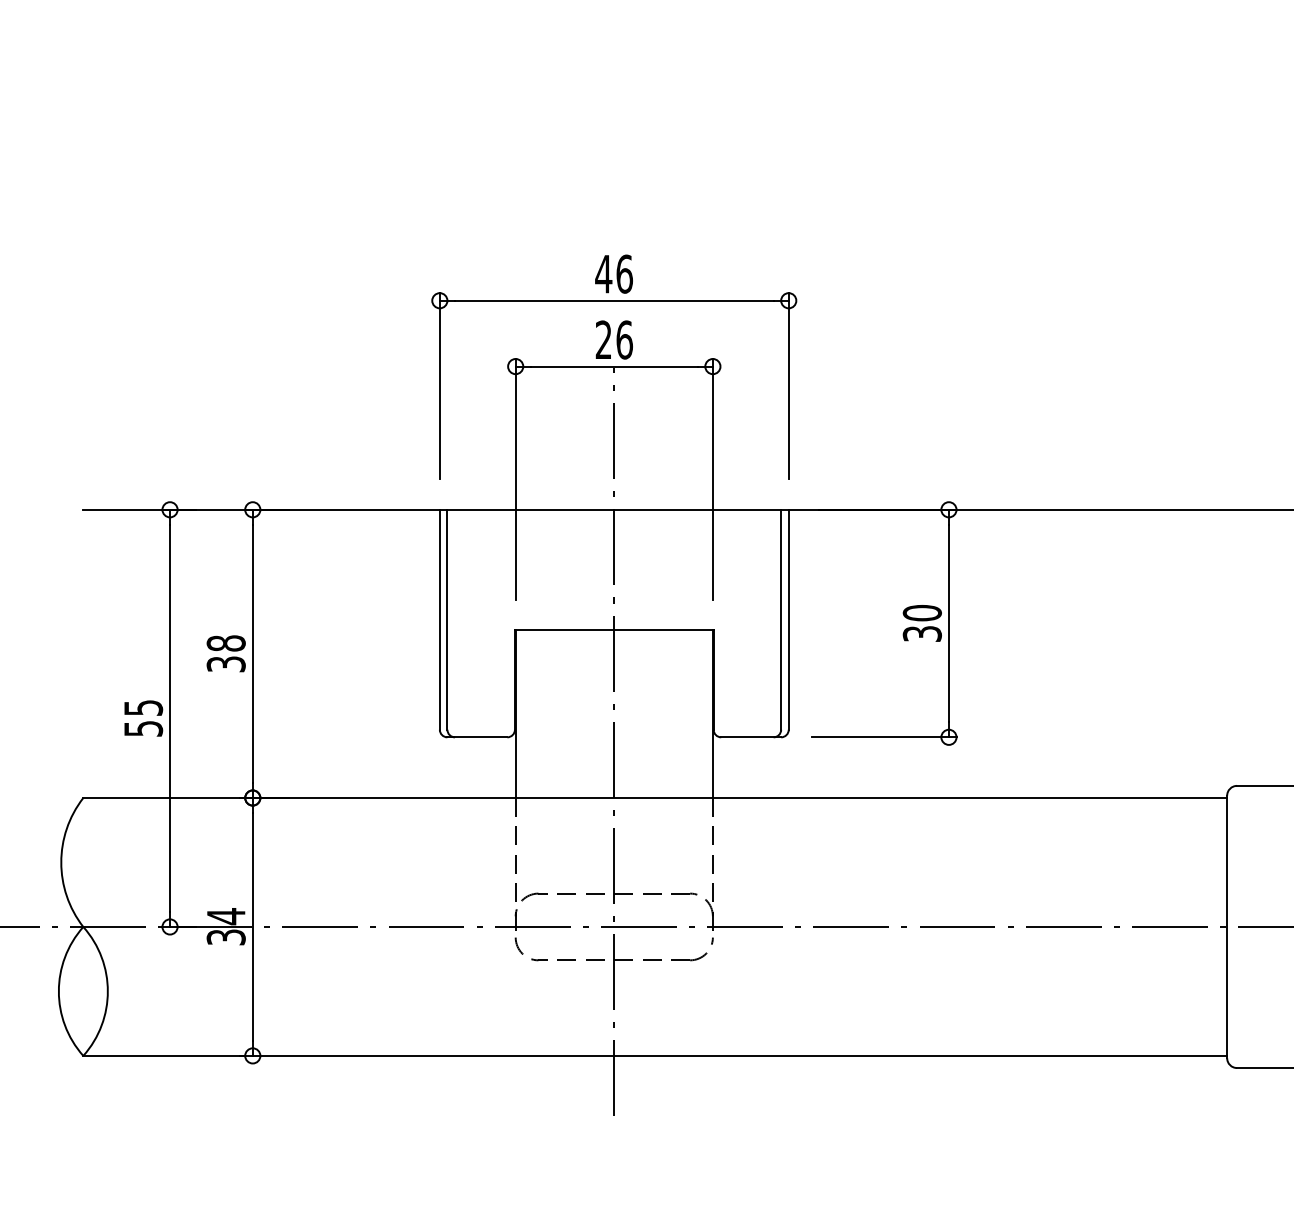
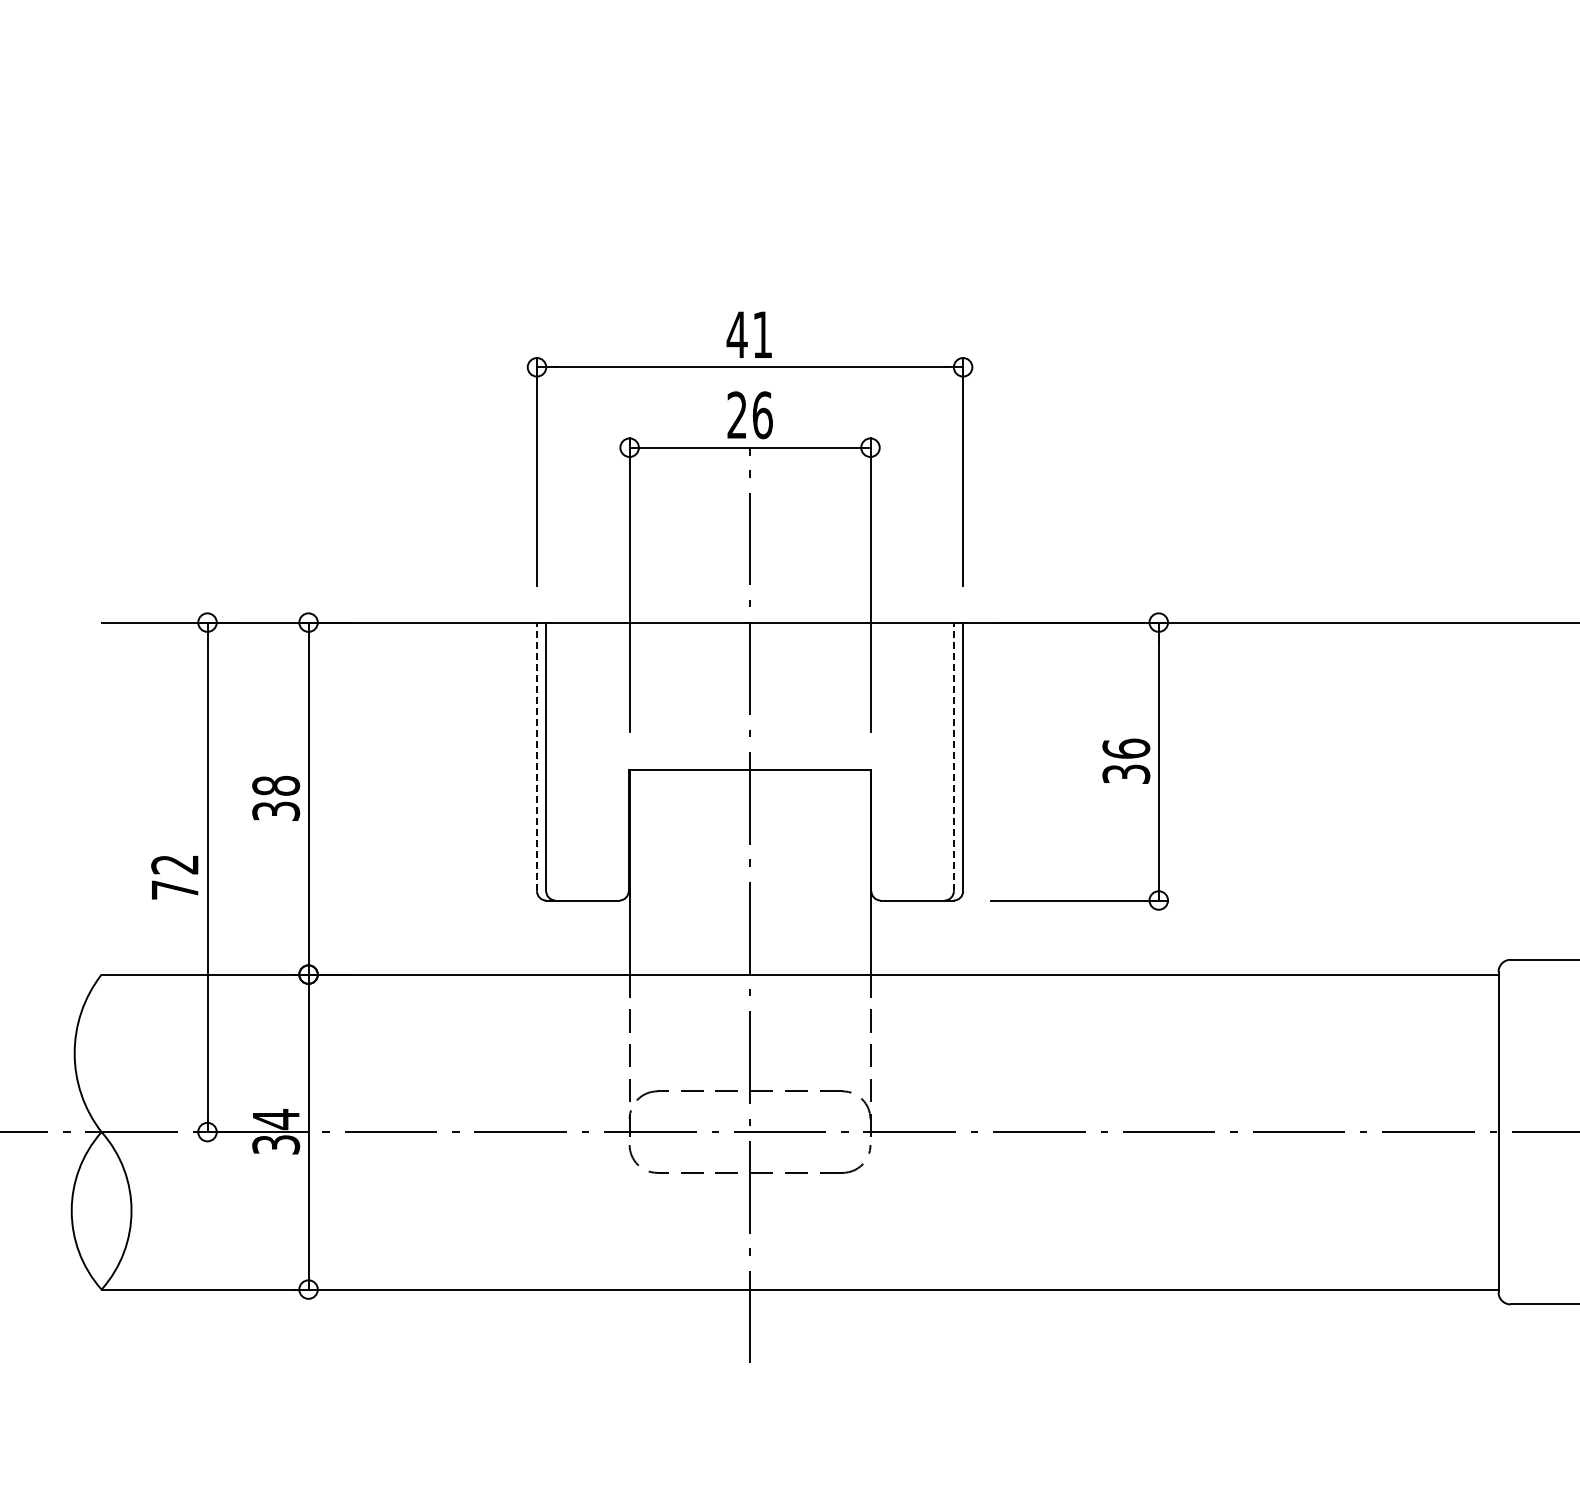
text: (624, 273) -> (762, 334), 46 -> 41
text: (922, 612) -> (1126, 748), 30 -> 36
line: (440, 619) -> (537, 756), solid -> dashed
line: (780, 619) -> (953, 756), solid -> dashed
text: (143, 718) -> (175, 877), 55 -> 72

